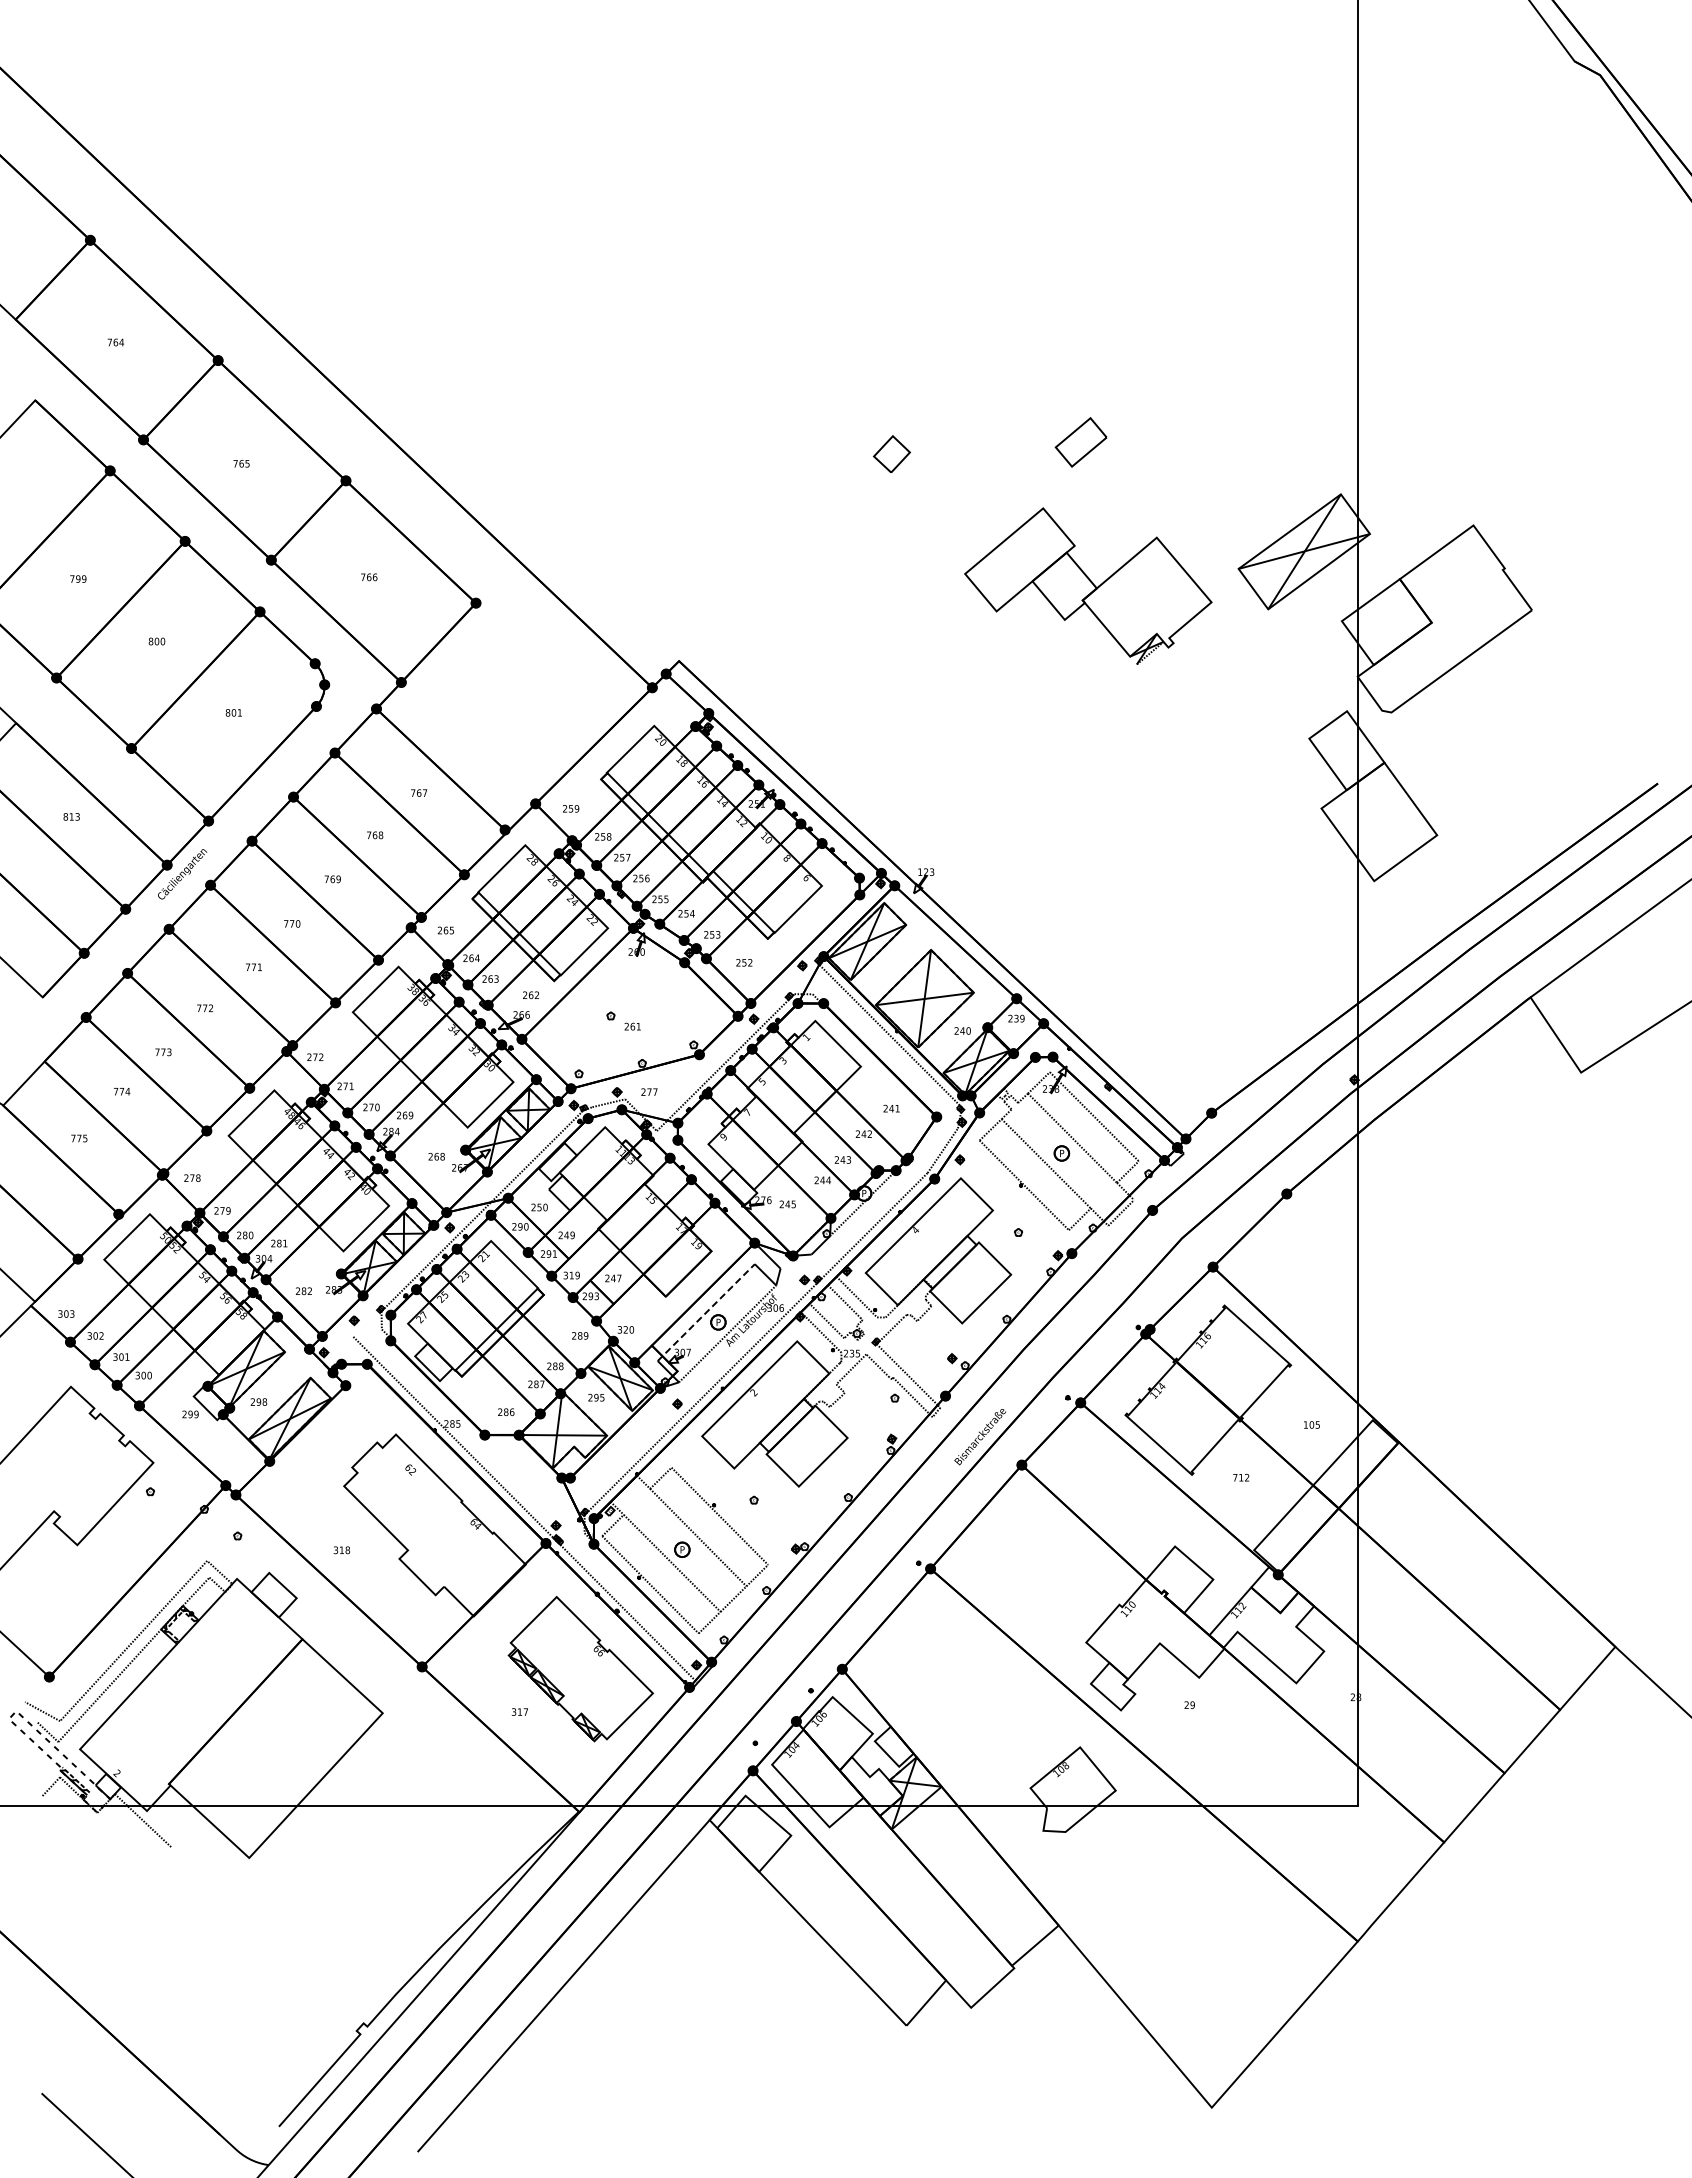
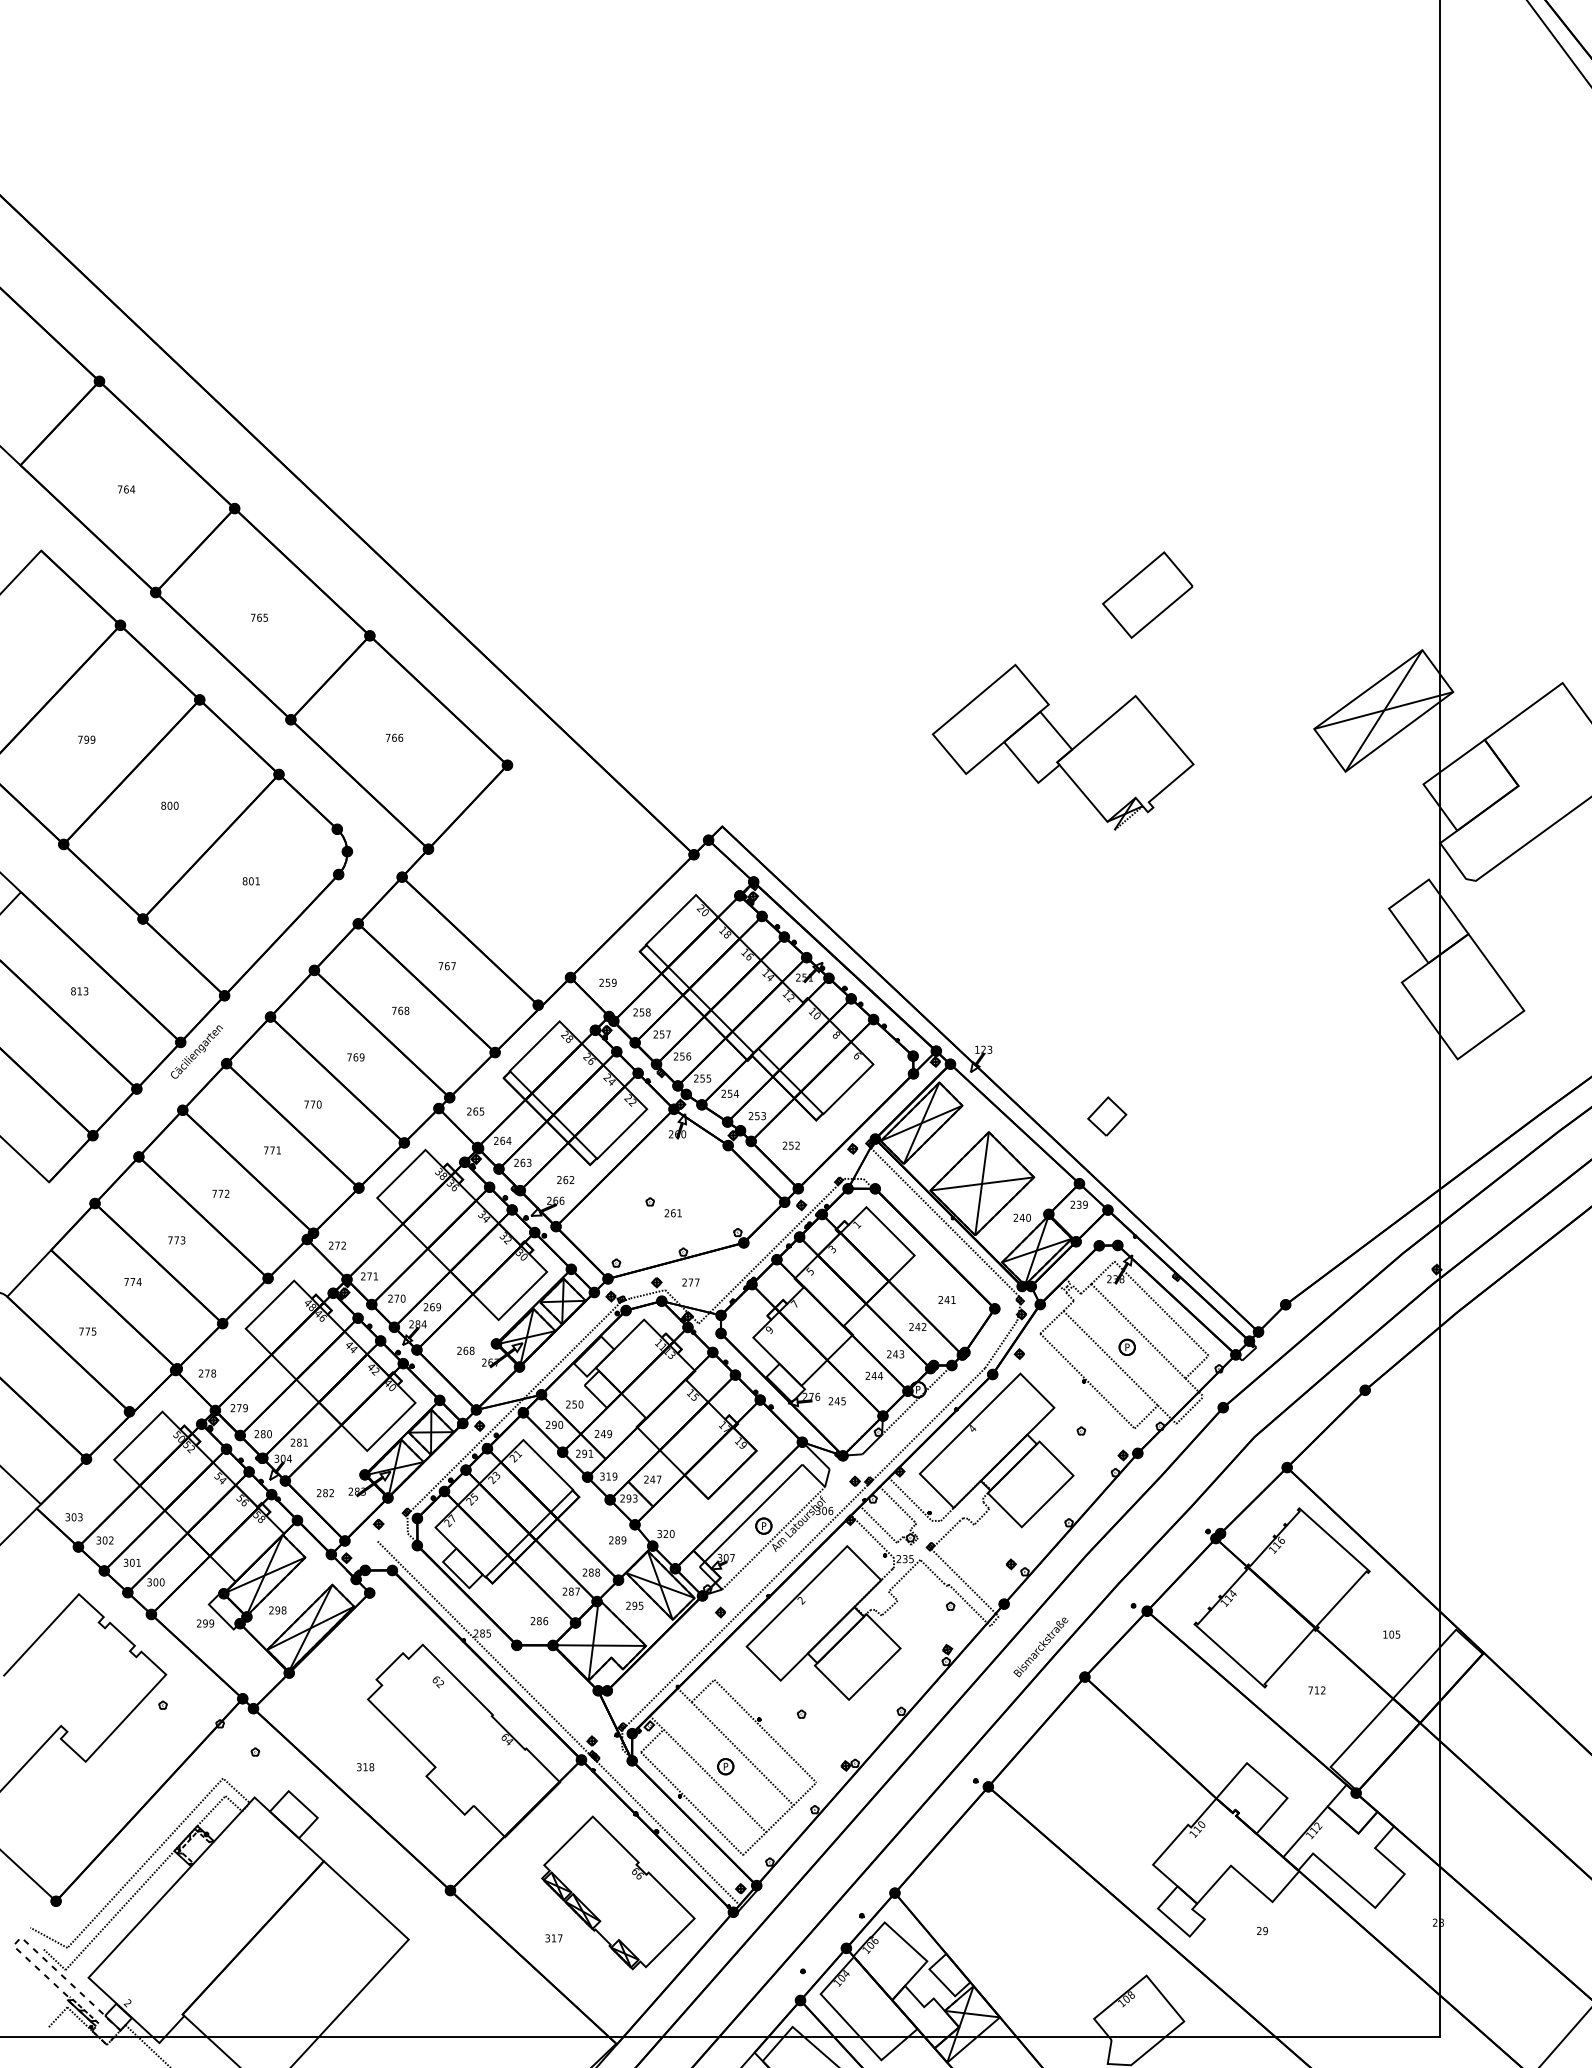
part: (1080, 442) -> (1146, 595), size x1.67
part: (891, 453) -> (1106, 1115), moved
part: (1088, 585) -> (1063, 746), moved
line: (706, 1312) -> (751, 1515), dashed -> solid

